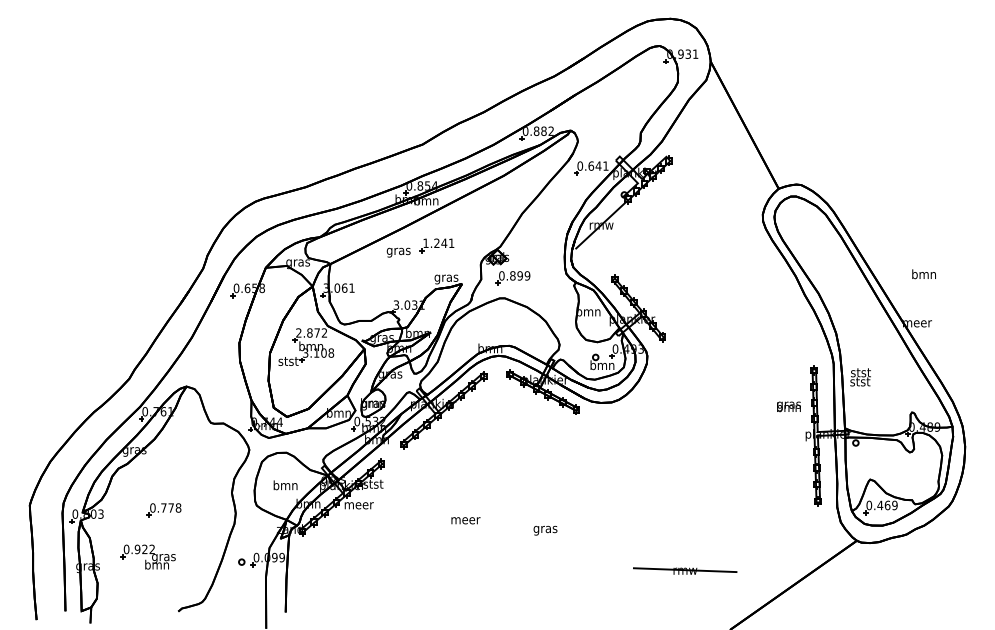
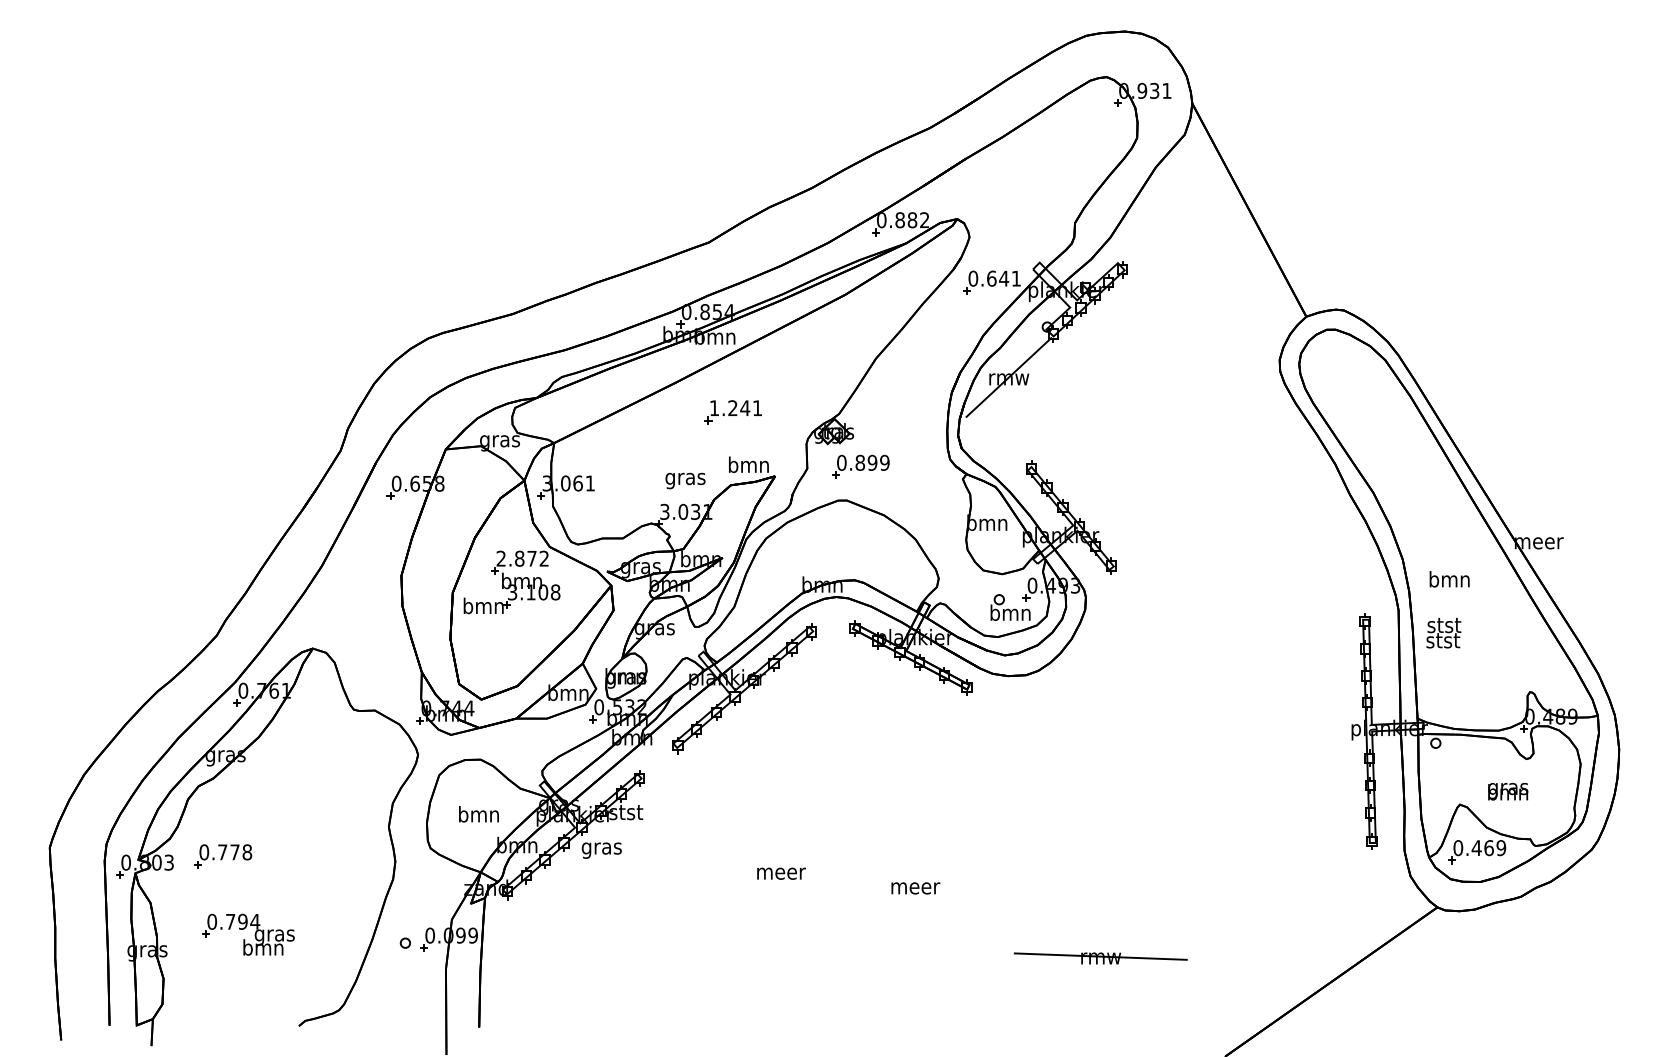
text: (398, 252) -> (685, 480), moved
text: (923, 274) -> (1448, 579), moved
text: (446, 278) -> (748, 467), gras -> bmn
text: (288, 360) -> (483, 604), stst -> bmn
text: (788, 406) -> (1507, 791), moved
text: (358, 506) -> (601, 849), meer -> gras
part: (163, 510) -> (222, 856), moved
text: (545, 530) -> (915, 890), gras -> meer
text: (144, 549) -> (242, 921), 0.922 -> 0.794
part: (685, 570) -> (1101, 957), moved

